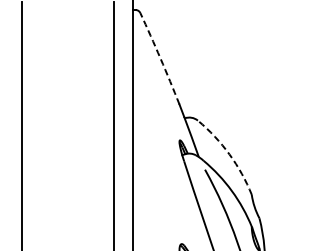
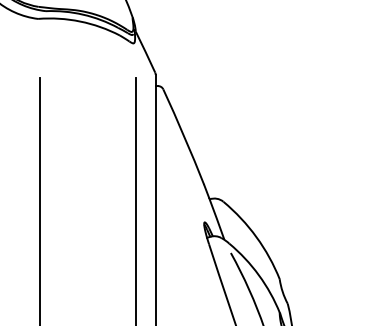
arc: (160, 58) -> (184, 136), dashed -> solid
arc: (229, 154) -> (256, 237), dashed -> solid

